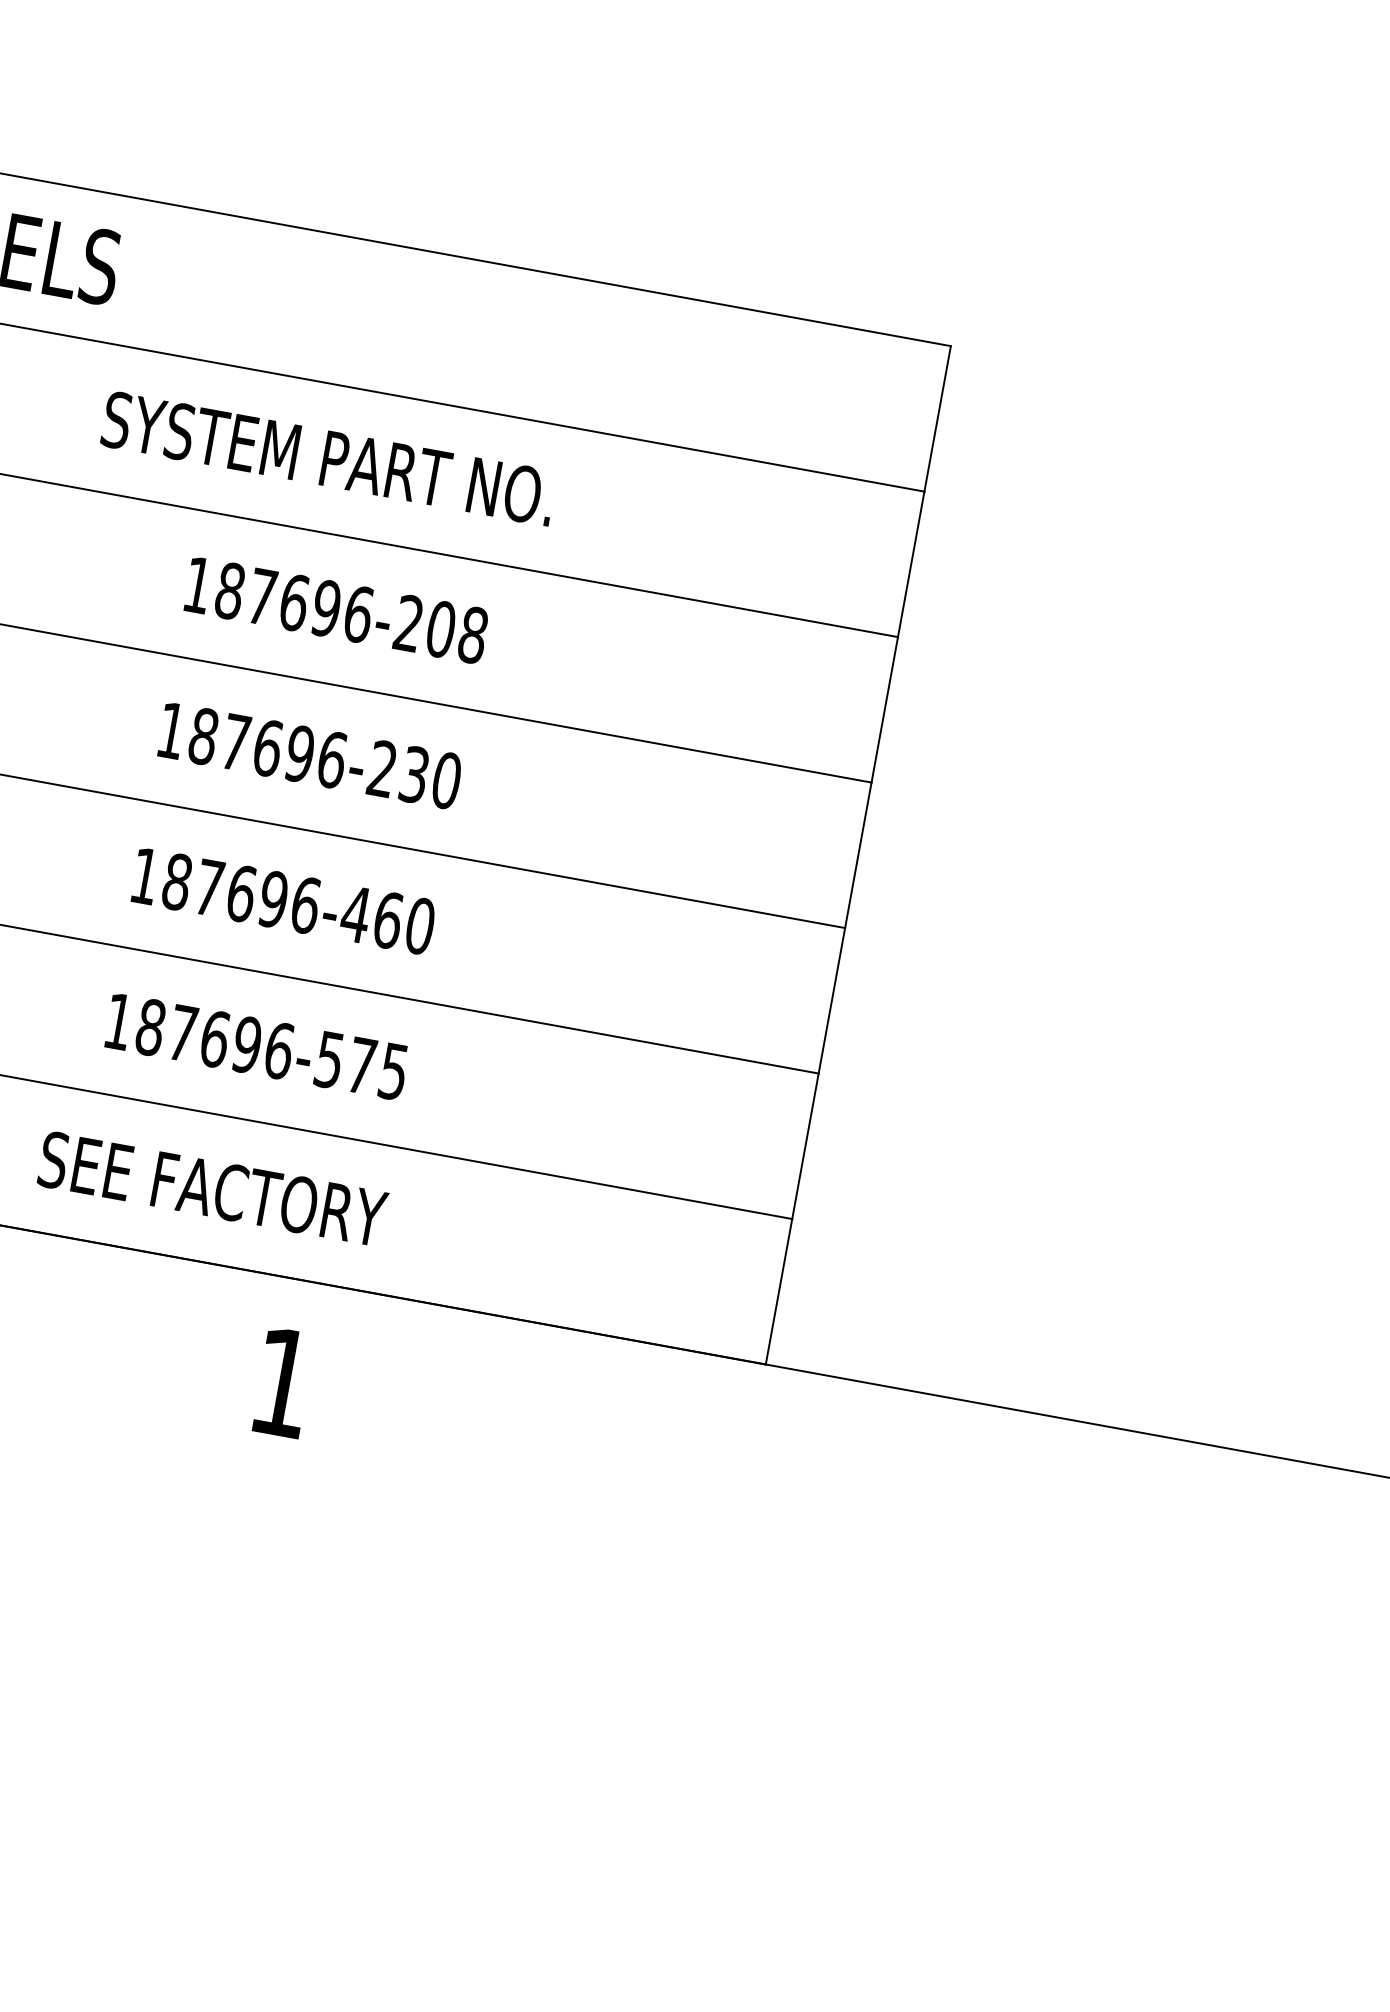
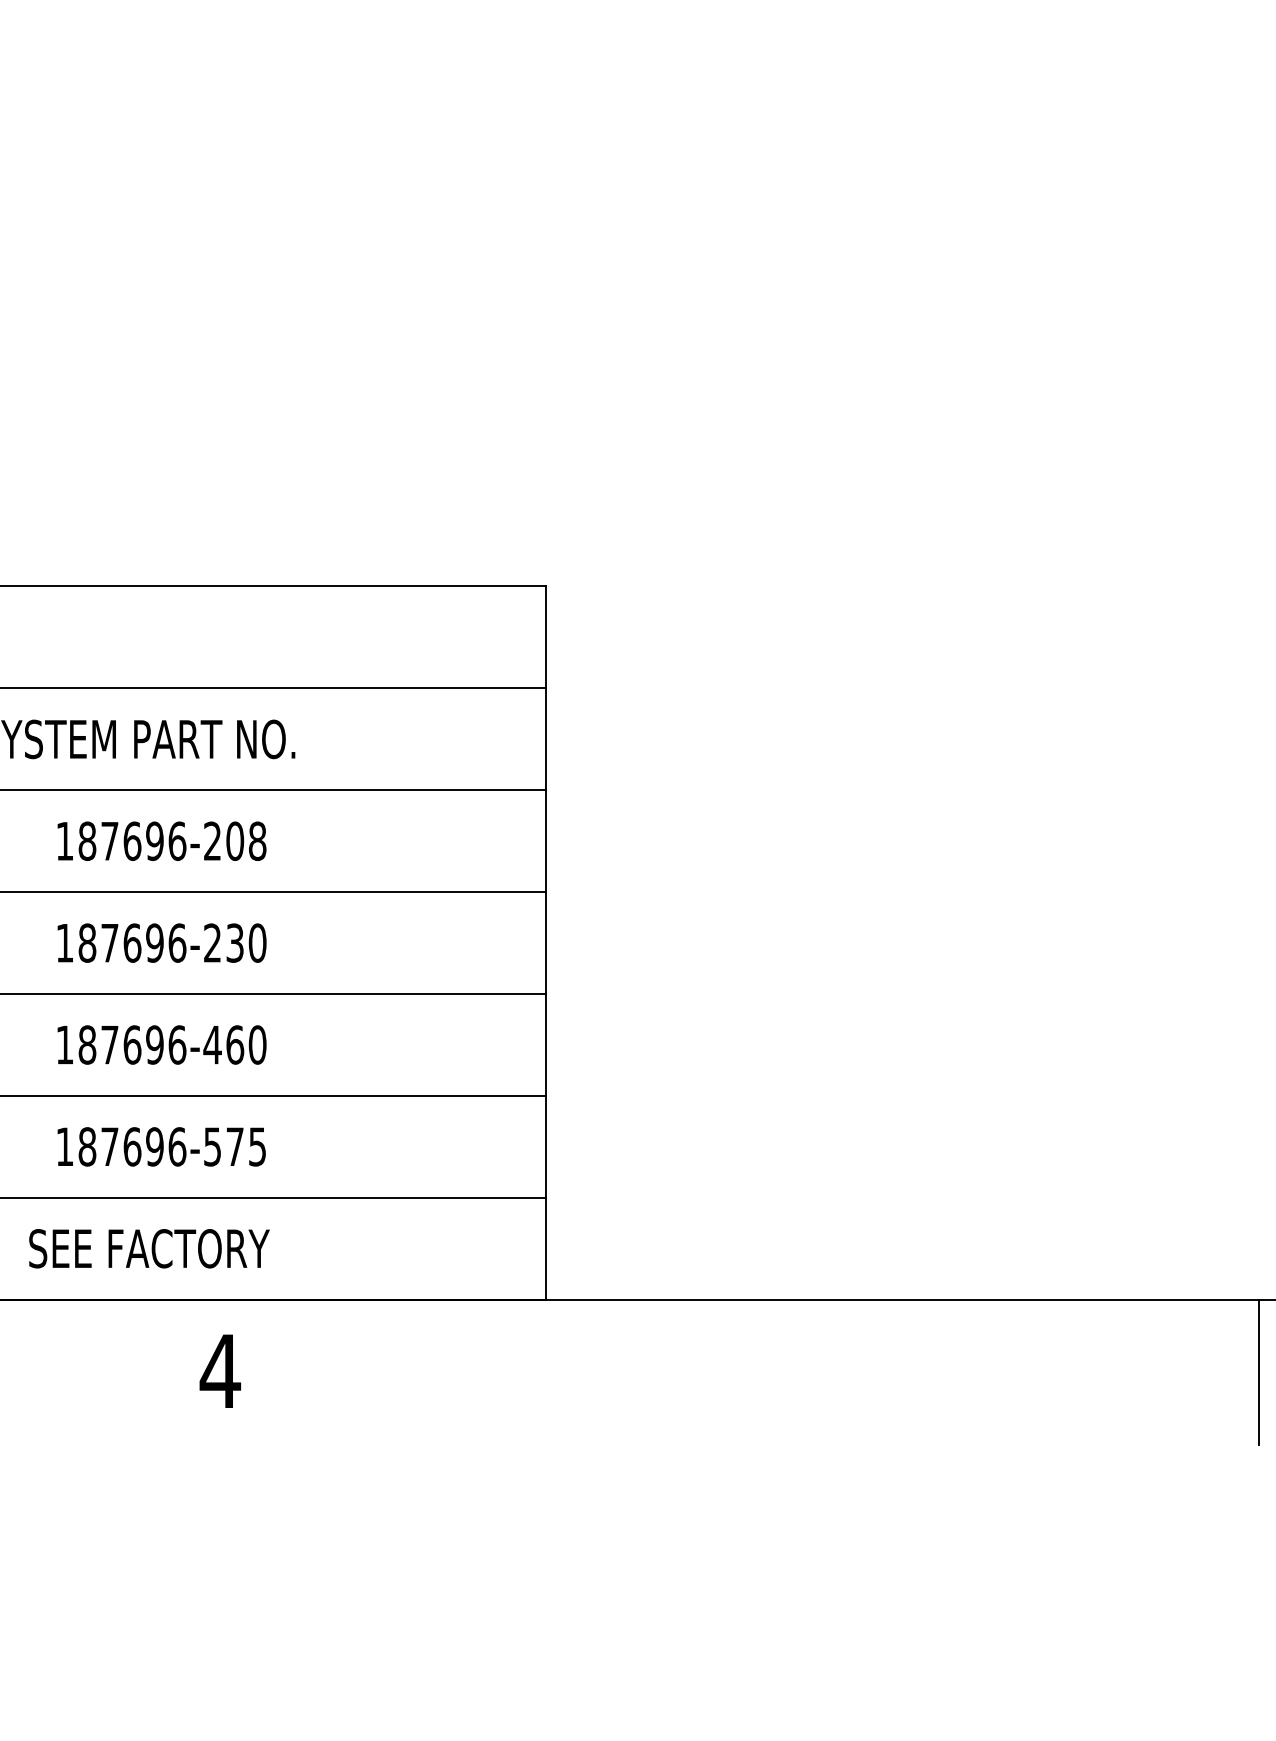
text: (282, 1381) -> (220, 1370), 1 -> 4

